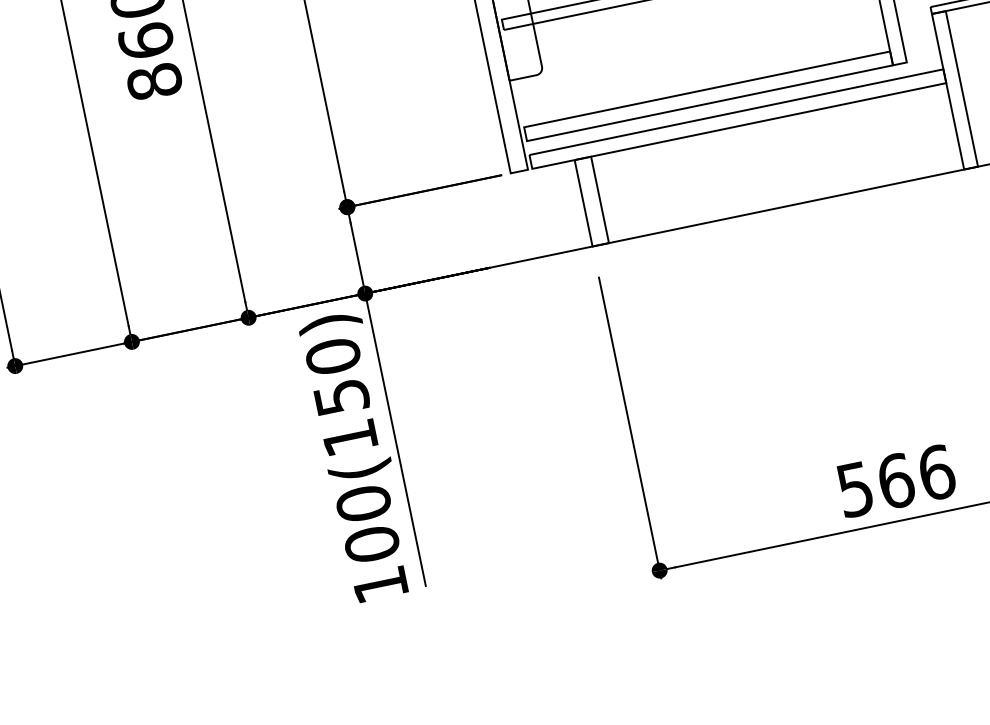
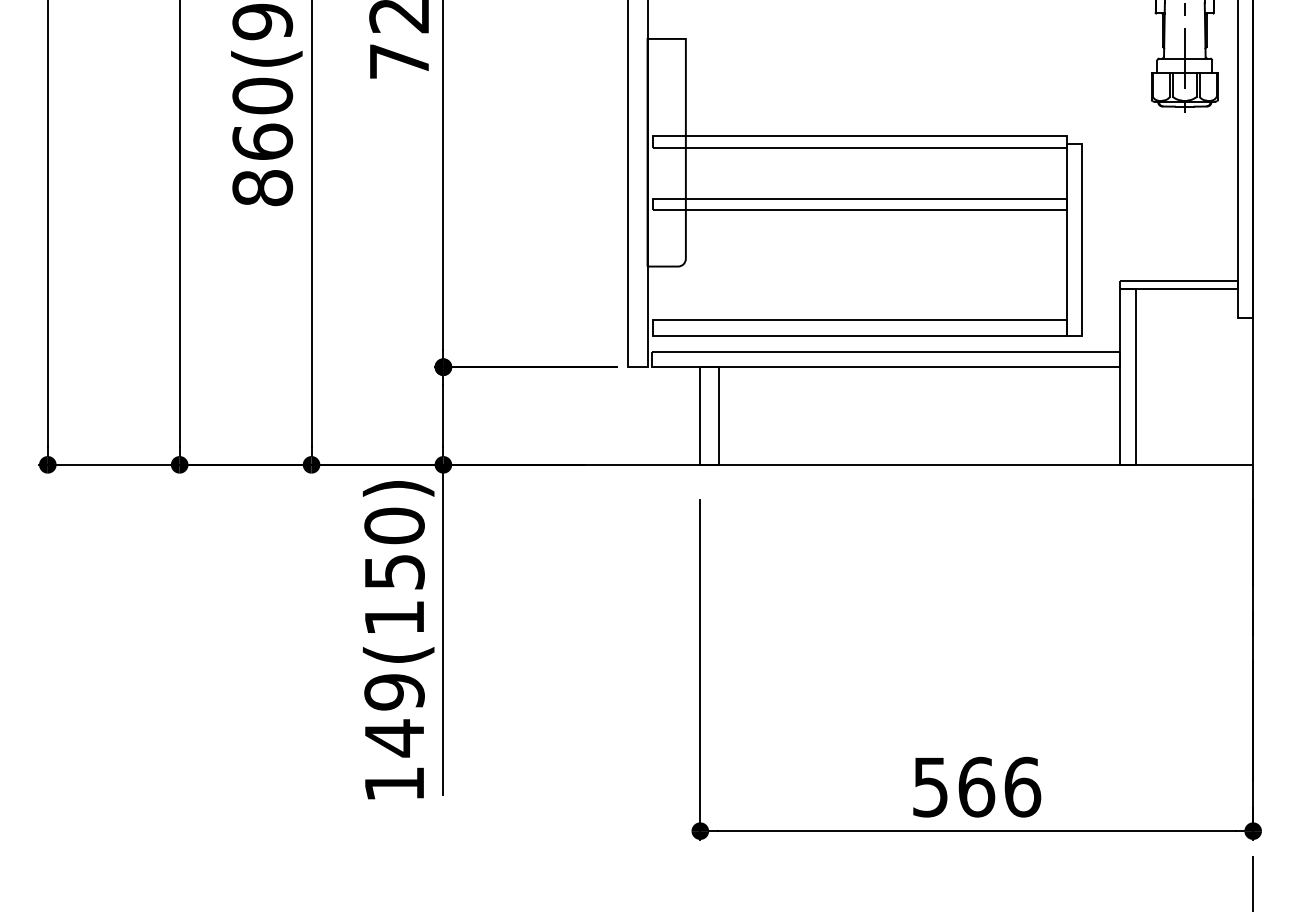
text: (367, 524) -> (394, 715), 100(150) -> 149(150)

